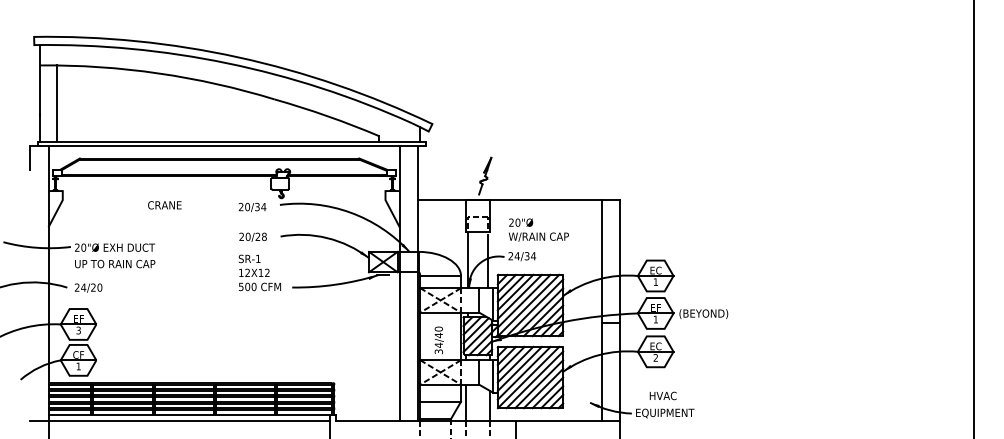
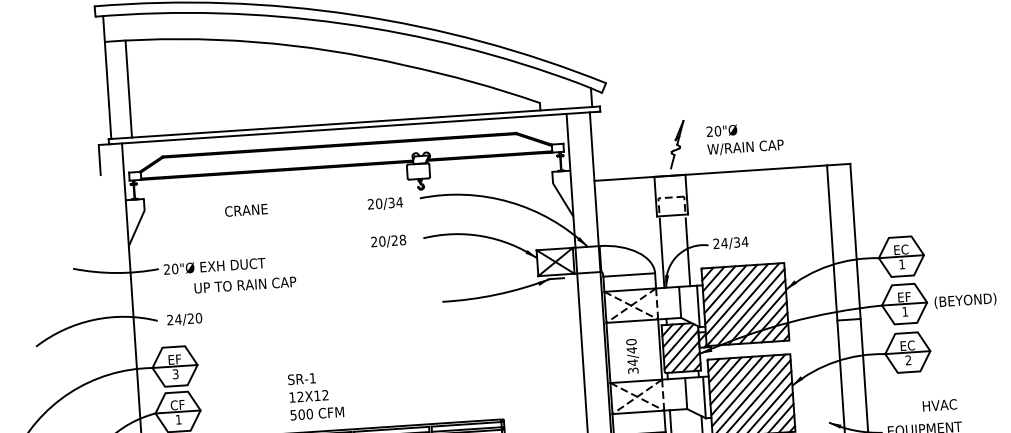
text: (164, 205) -> (245, 210), moved
text: (538, 229) -> (744, 138), moved
text: (115, 263) -> (245, 284), moved
text: (259, 272) -> (315, 395), moved
text: (662, 395) -> (938, 404), moved

